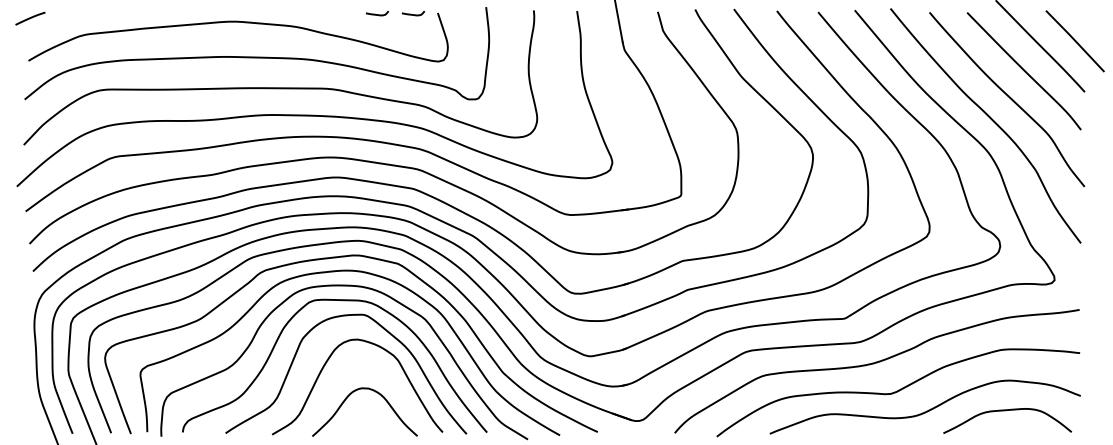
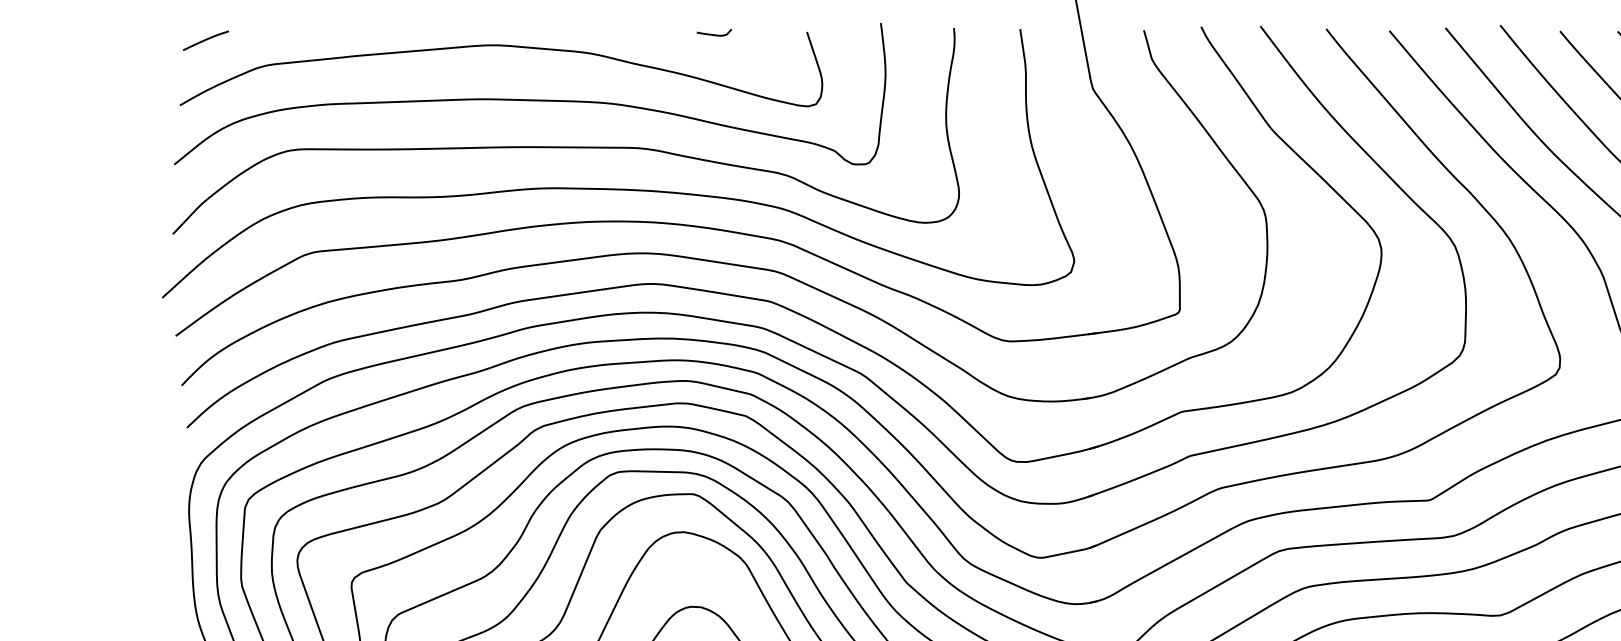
curve: (413, 14) -> (769, 34), removed
line: (30, 18) -> (206, 40), moved

